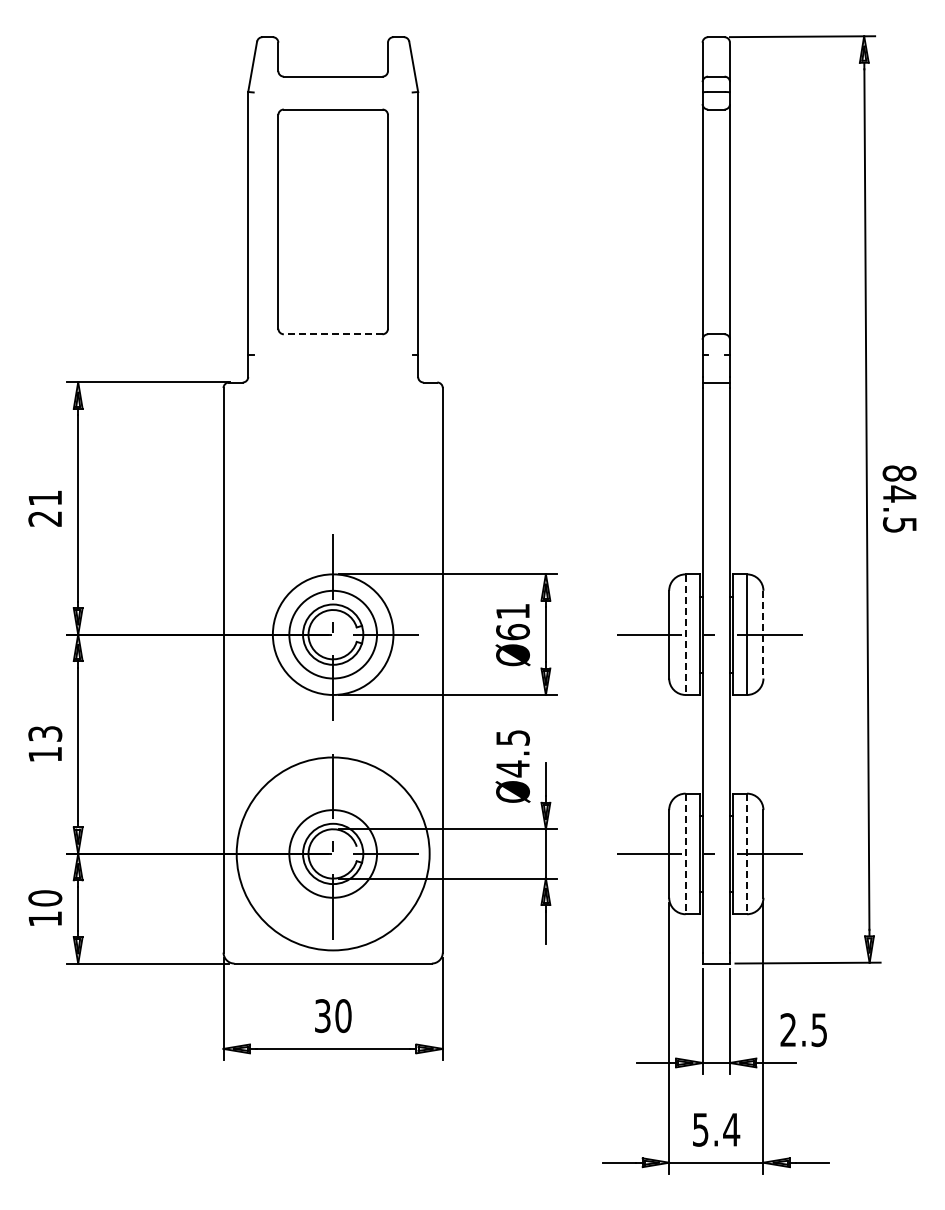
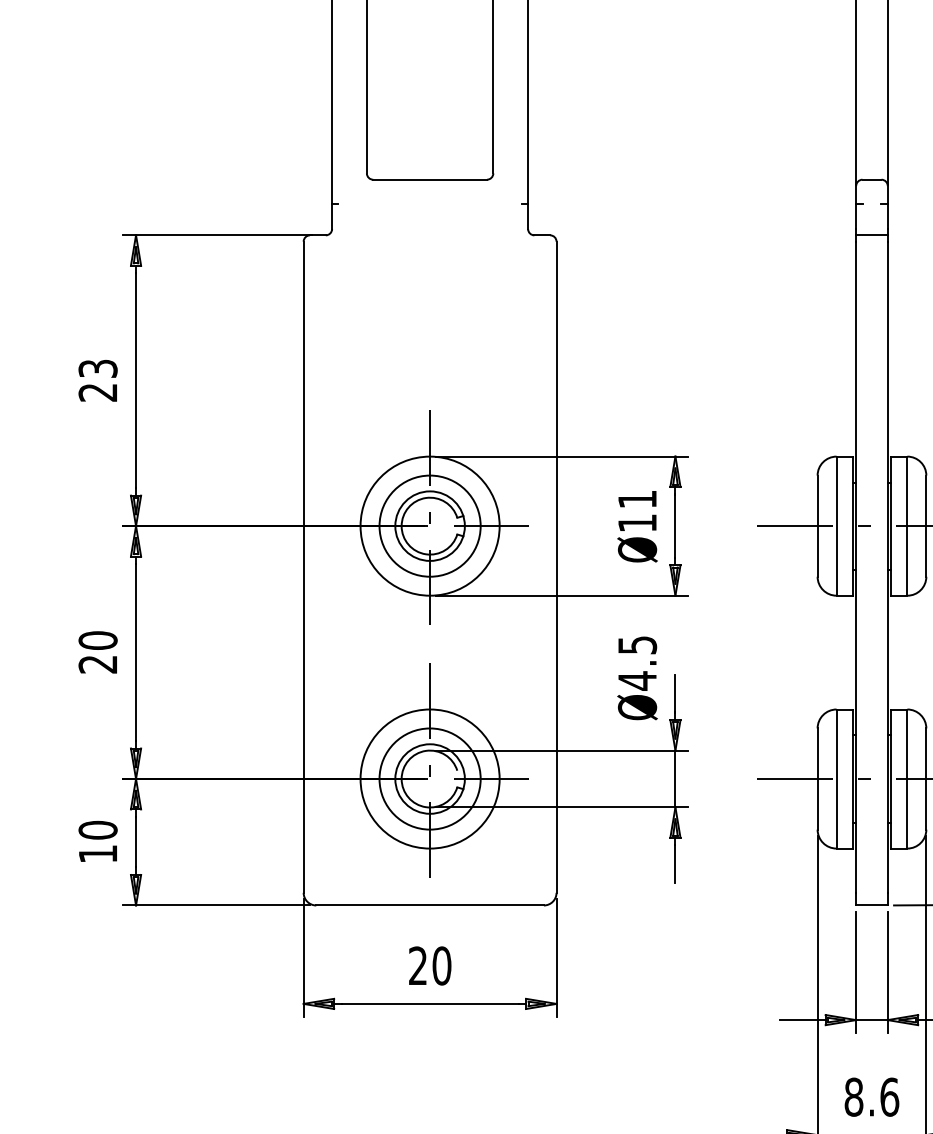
line: (332, 334) -> (429, 179), dashed -> solid
text: (45, 497) -> (98, 367), 21 -> 23
text: (512, 632) -> (636, 523), Ø61 -> Ø11
line: (685, 634) -> (836, 525), dashed -> solid
line: (763, 634) -> (926, 525), dashed -> solid
text: (45, 743) -> (98, 651), 13 -> 20
circle: (332, 853) -> (429, 778), size x0.62
line: (685, 853) -> (836, 778), dashed -> solid
line: (747, 853) -> (907, 778), dashed -> solid
text: (322, 1016) -> (417, 966), 30 -> 20
text: (716, 1129) -> (872, 1096), 5.4 -> 8.6

